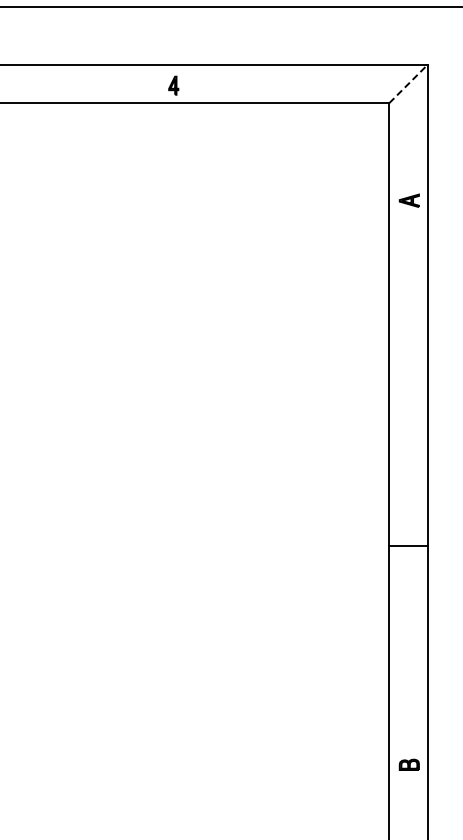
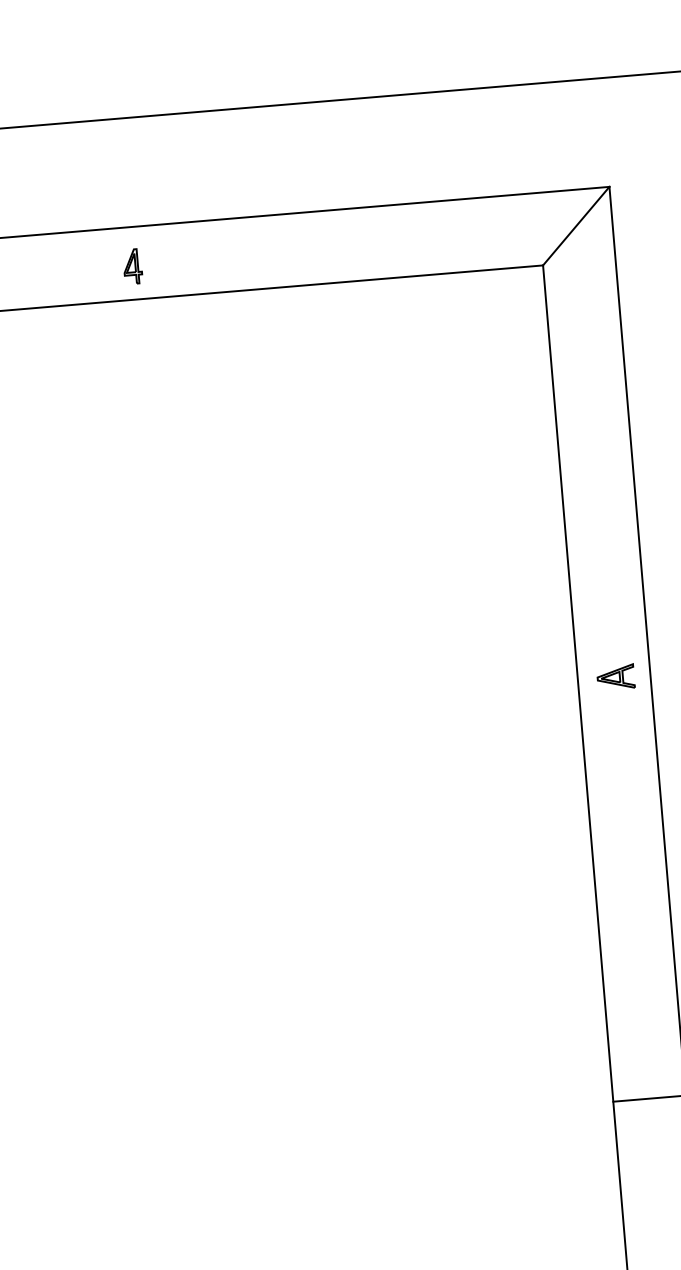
line: (408, 83) -> (576, 225), dashed -> solid
part: (408, 200) -> (614, 676), moved

